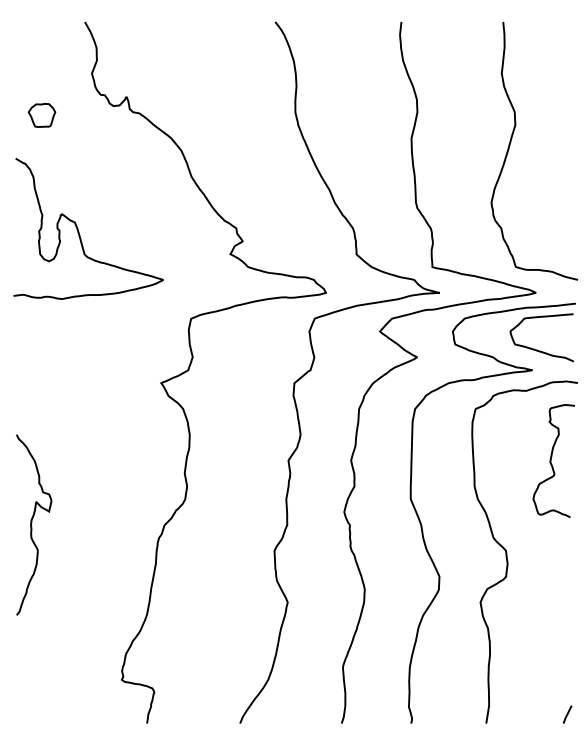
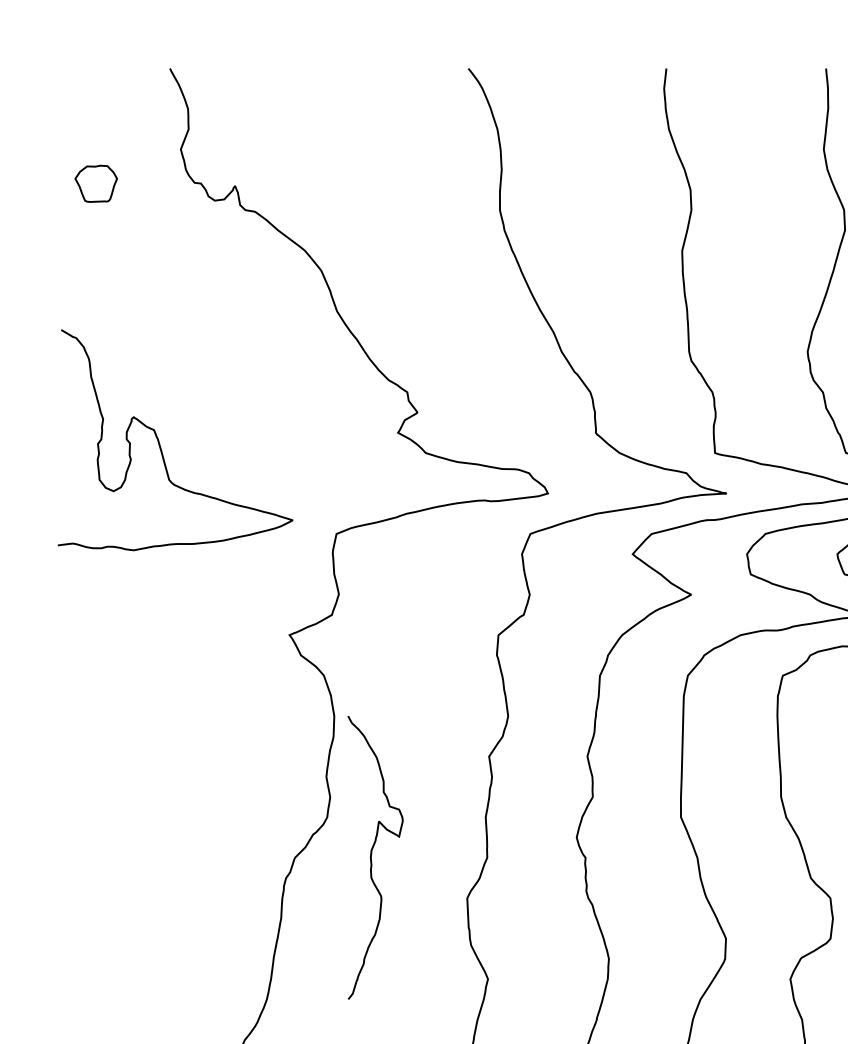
part: (41, 115) -> (95, 183), moved
curve: (79, 231) -> (161, 444), moved
curve: (32, 523) -> (373, 855), moved

